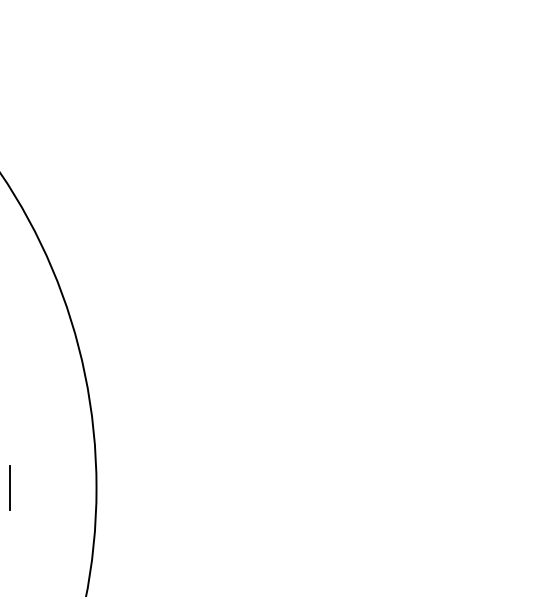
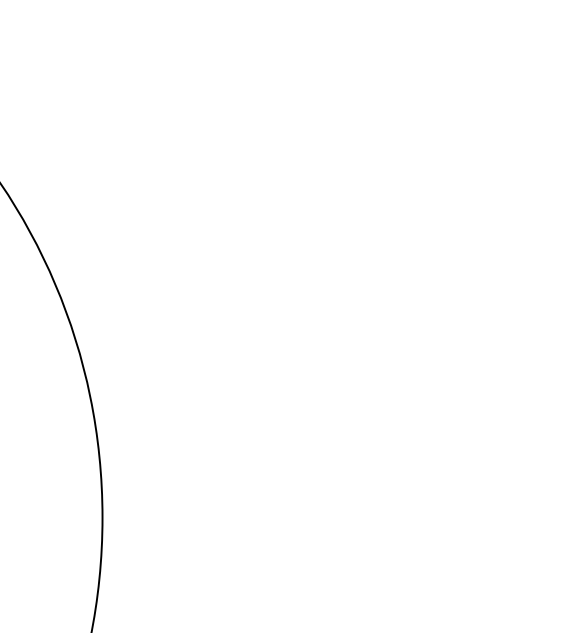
line: (9, 487) -> (10, 517), removed

